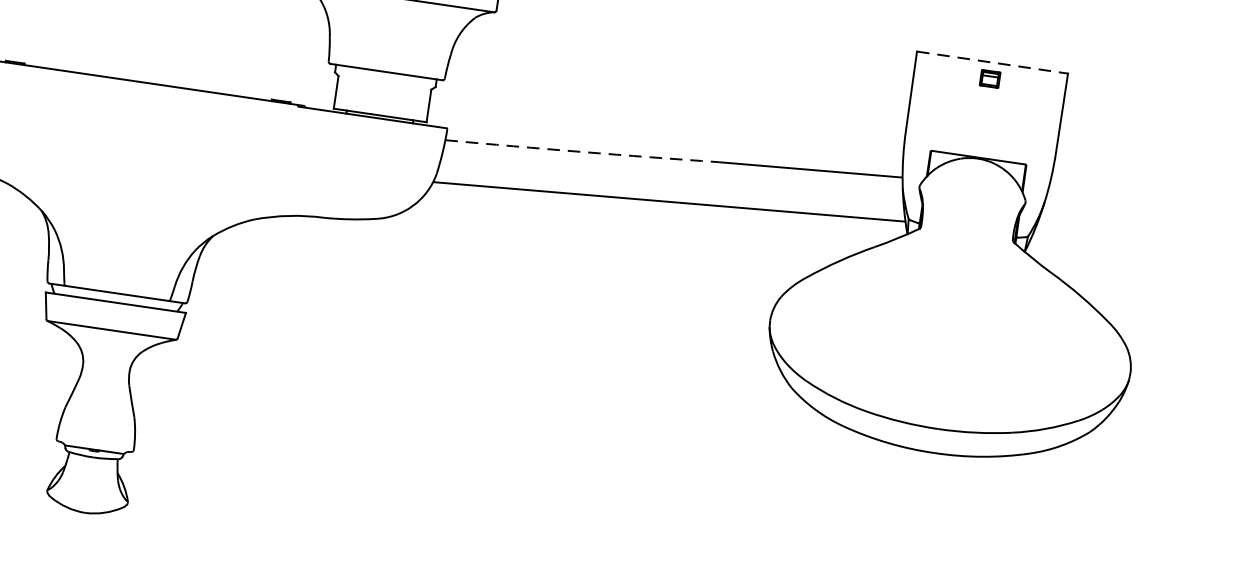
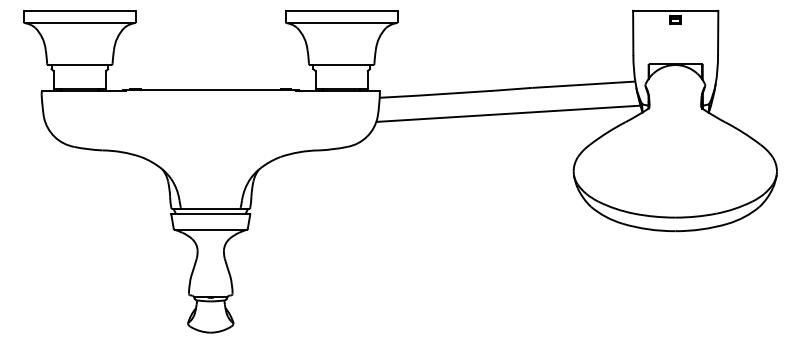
line: (992, 61) -> (675, 10), dashed -> solid
arc: (582, 152) -> (456, 93), dashed -> solid

